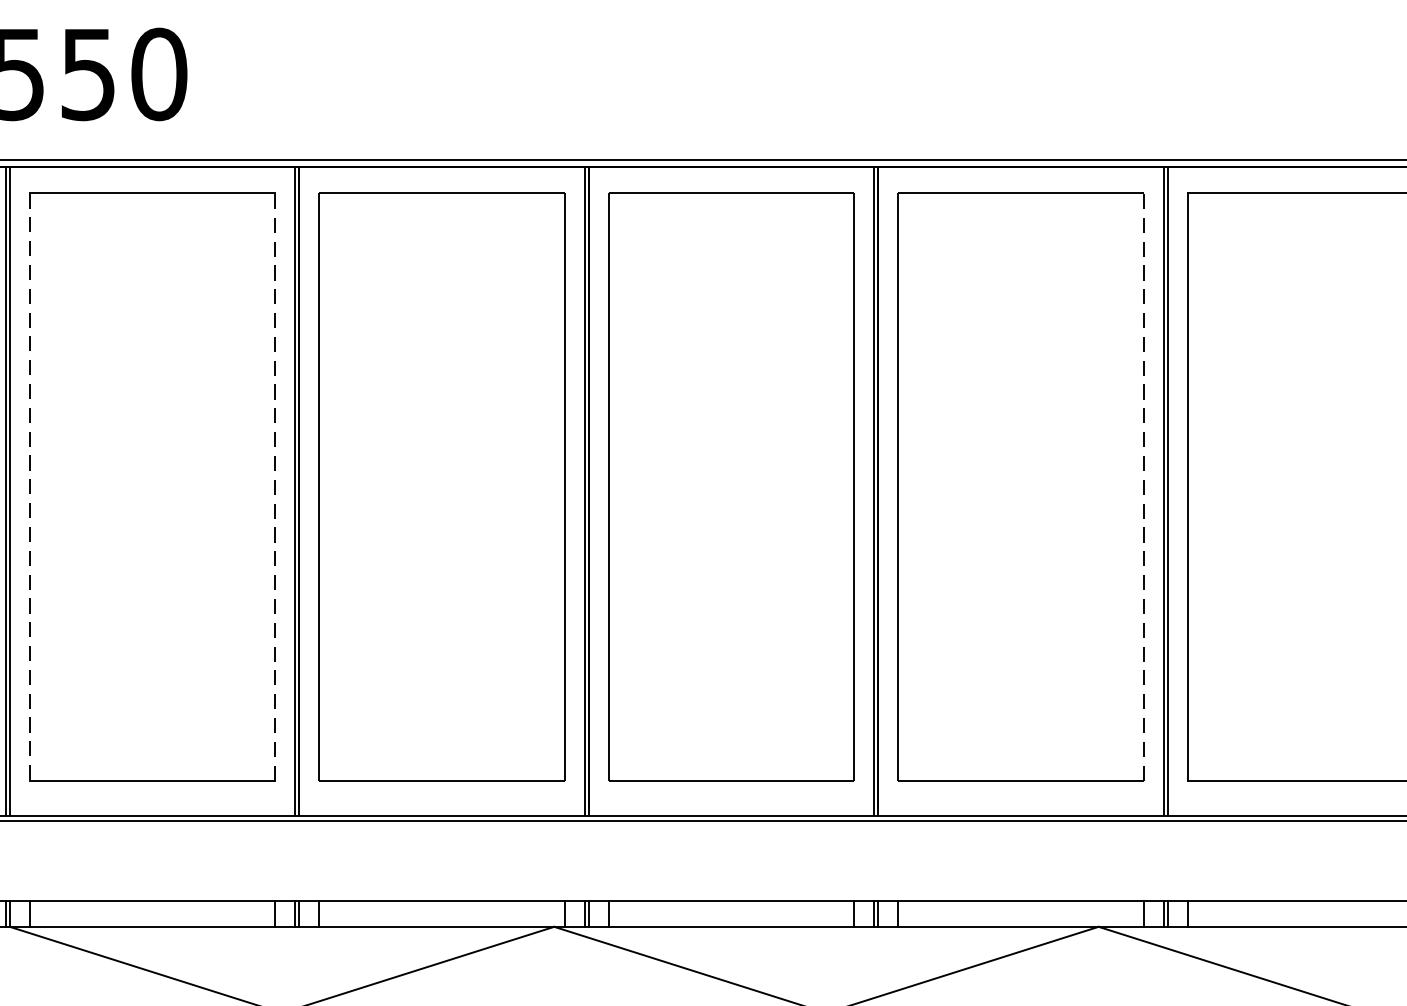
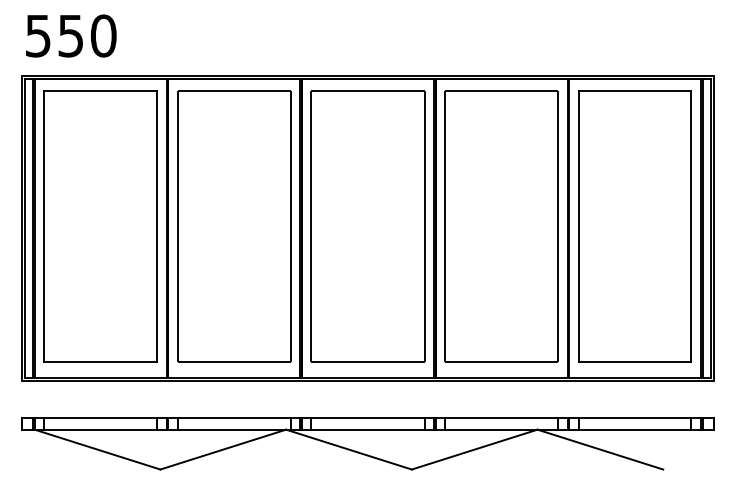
line: (31, 486) -> (44, 226), dashed -> solid
line: (275, 486) -> (157, 226), dashed -> solid
line: (1144, 486) -> (558, 226), dashed -> solid

